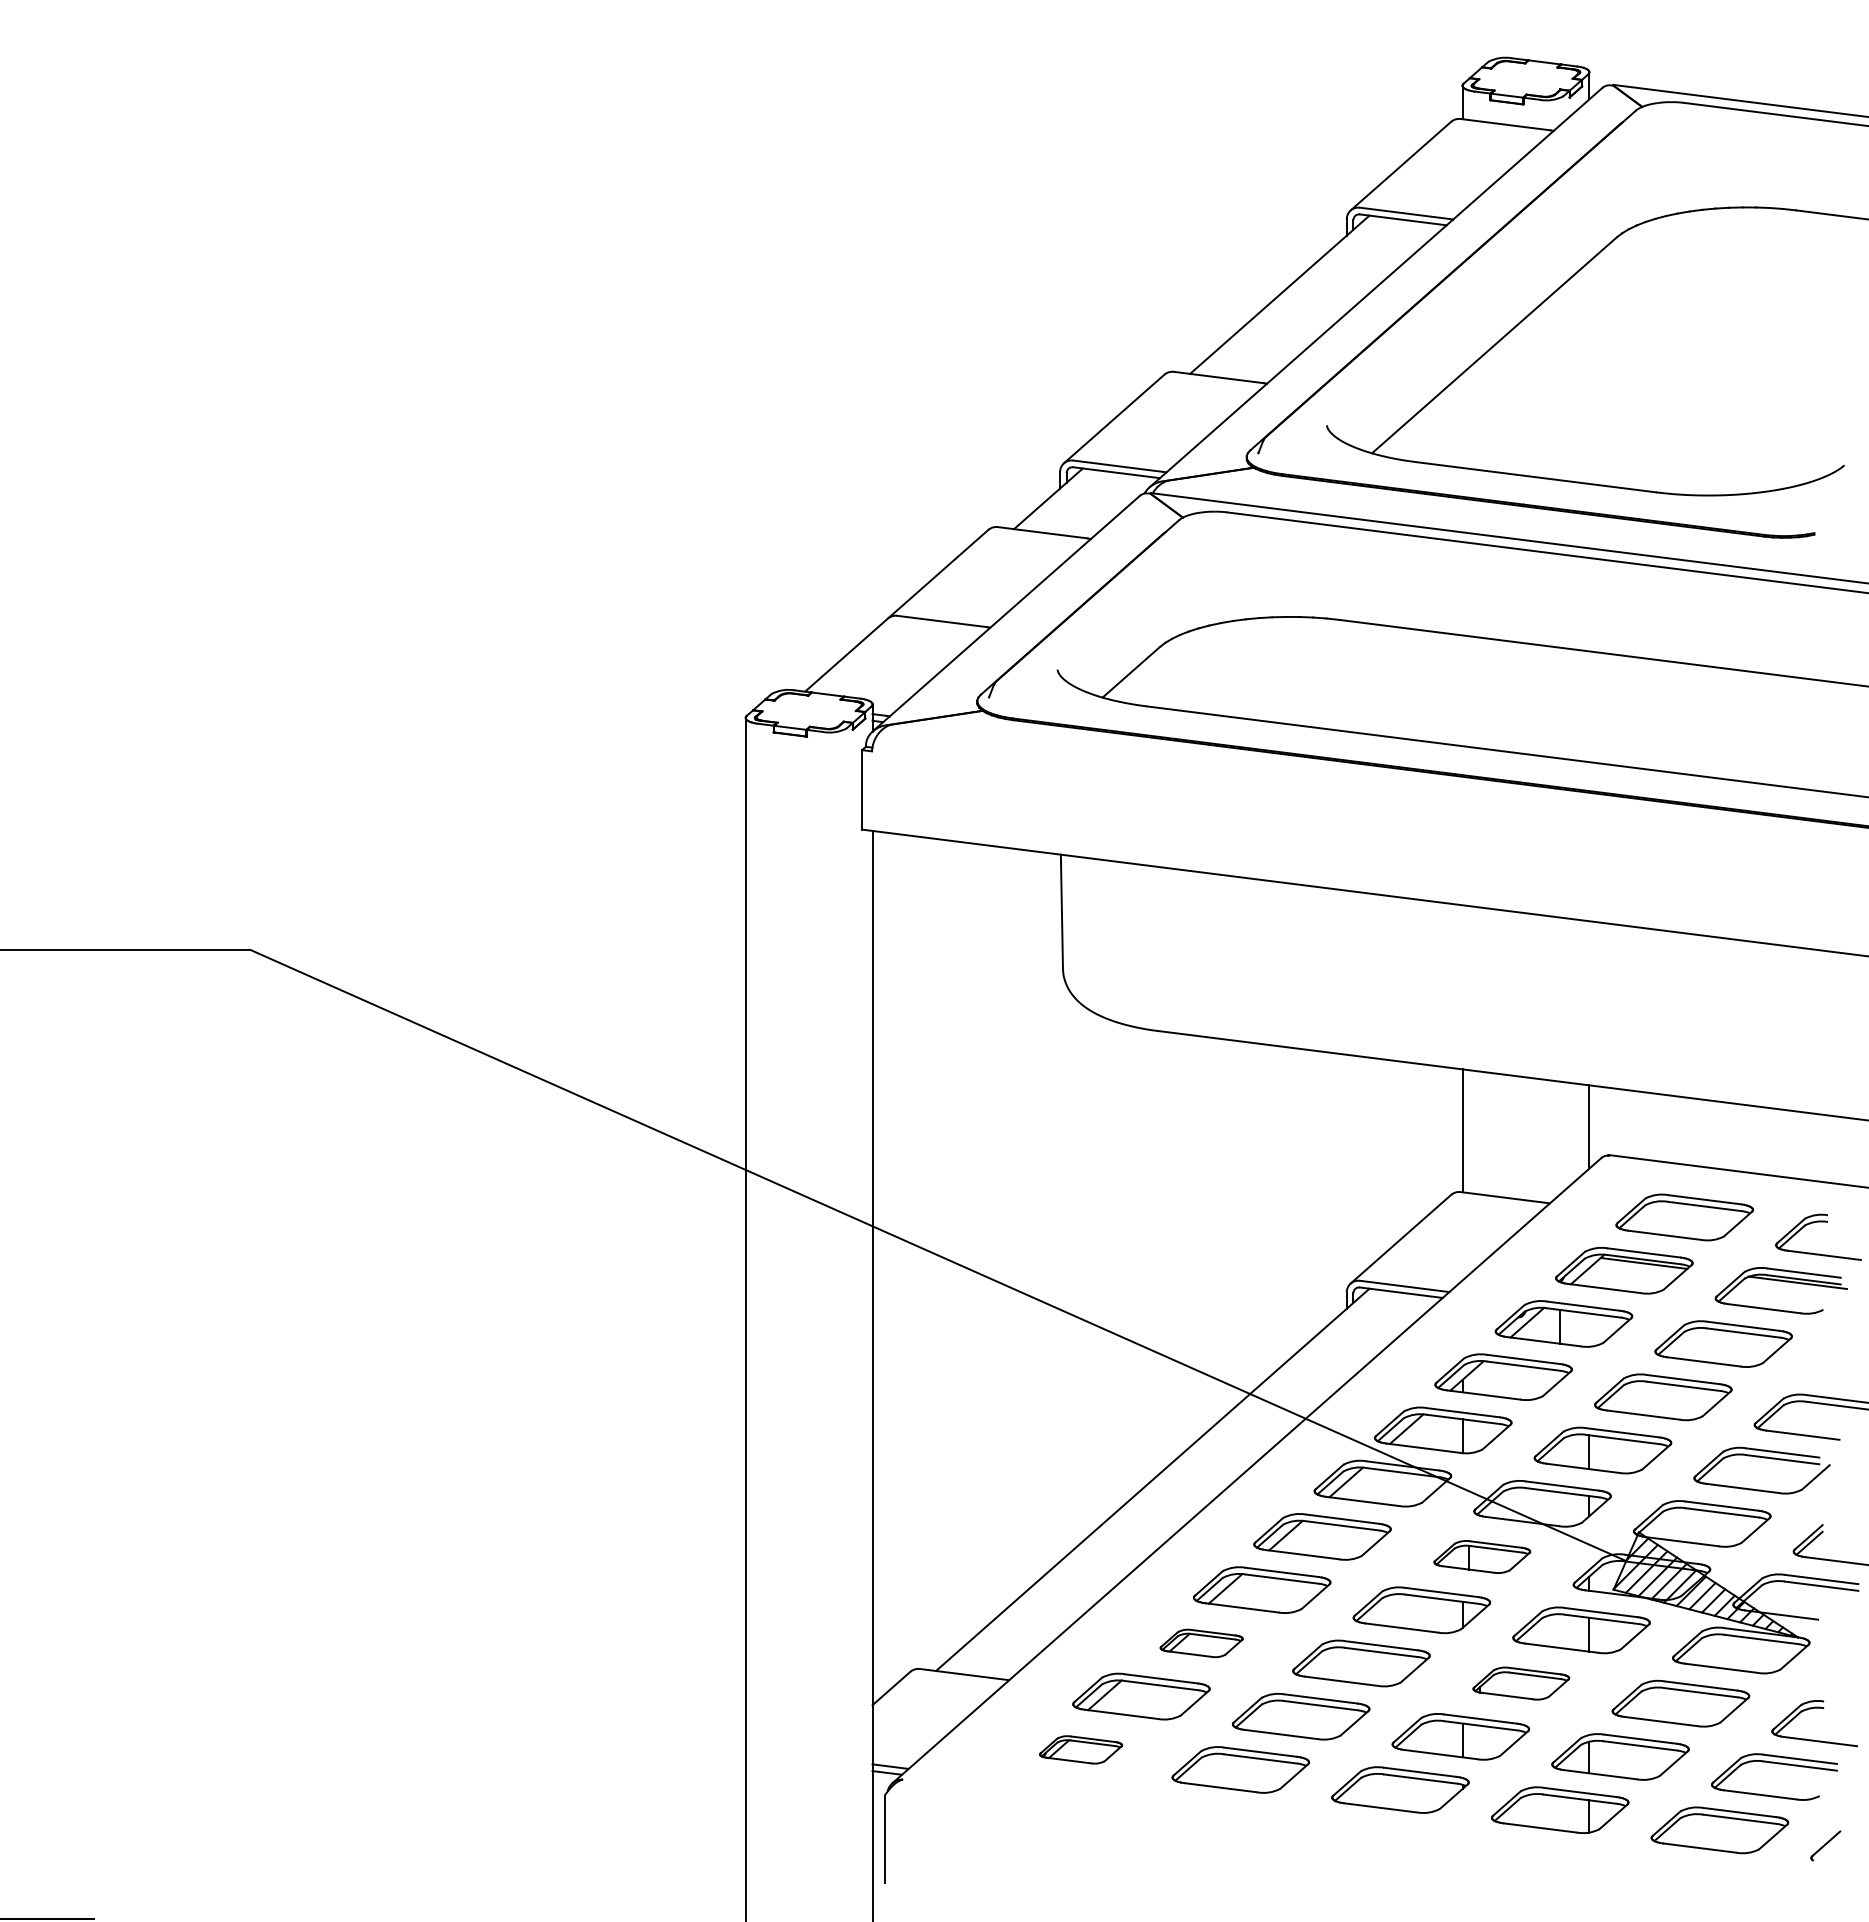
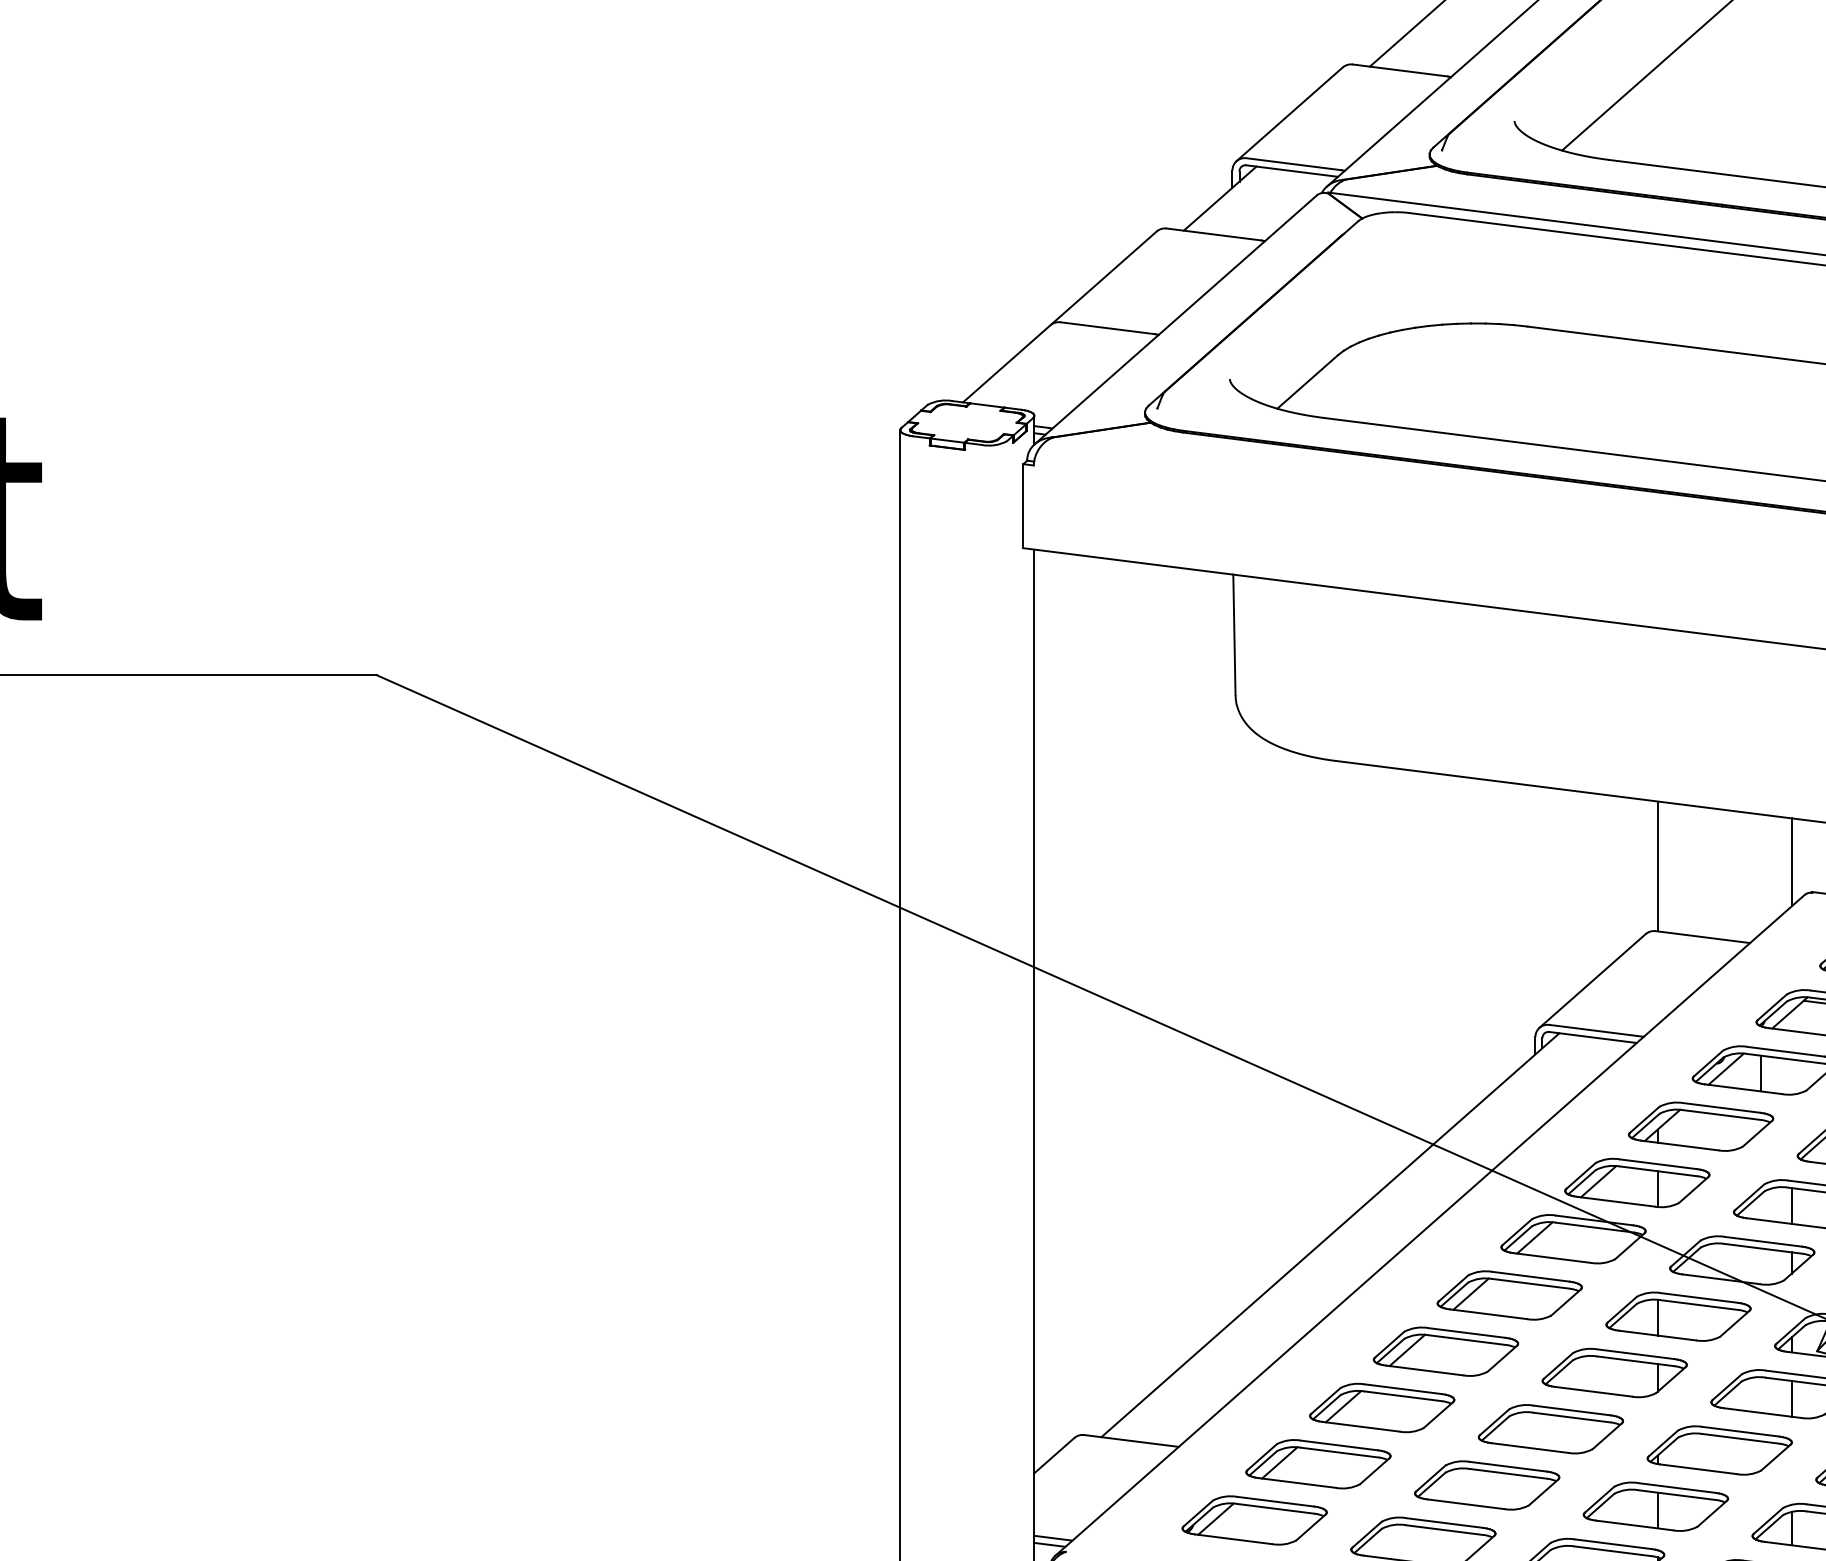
part: (1482, 1556) -> (1678, 1316), size x1.43
part: (1201, 1643) -> (1381, 1408), size x1.67
part: (1521, 1683) -> (1719, 1450), size x1.43
part: (1080, 1749) -> (1254, 1520), size x1.67

